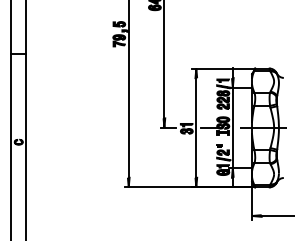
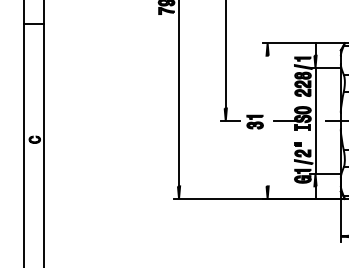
line: (196, 127) -> (267, 120), removed

